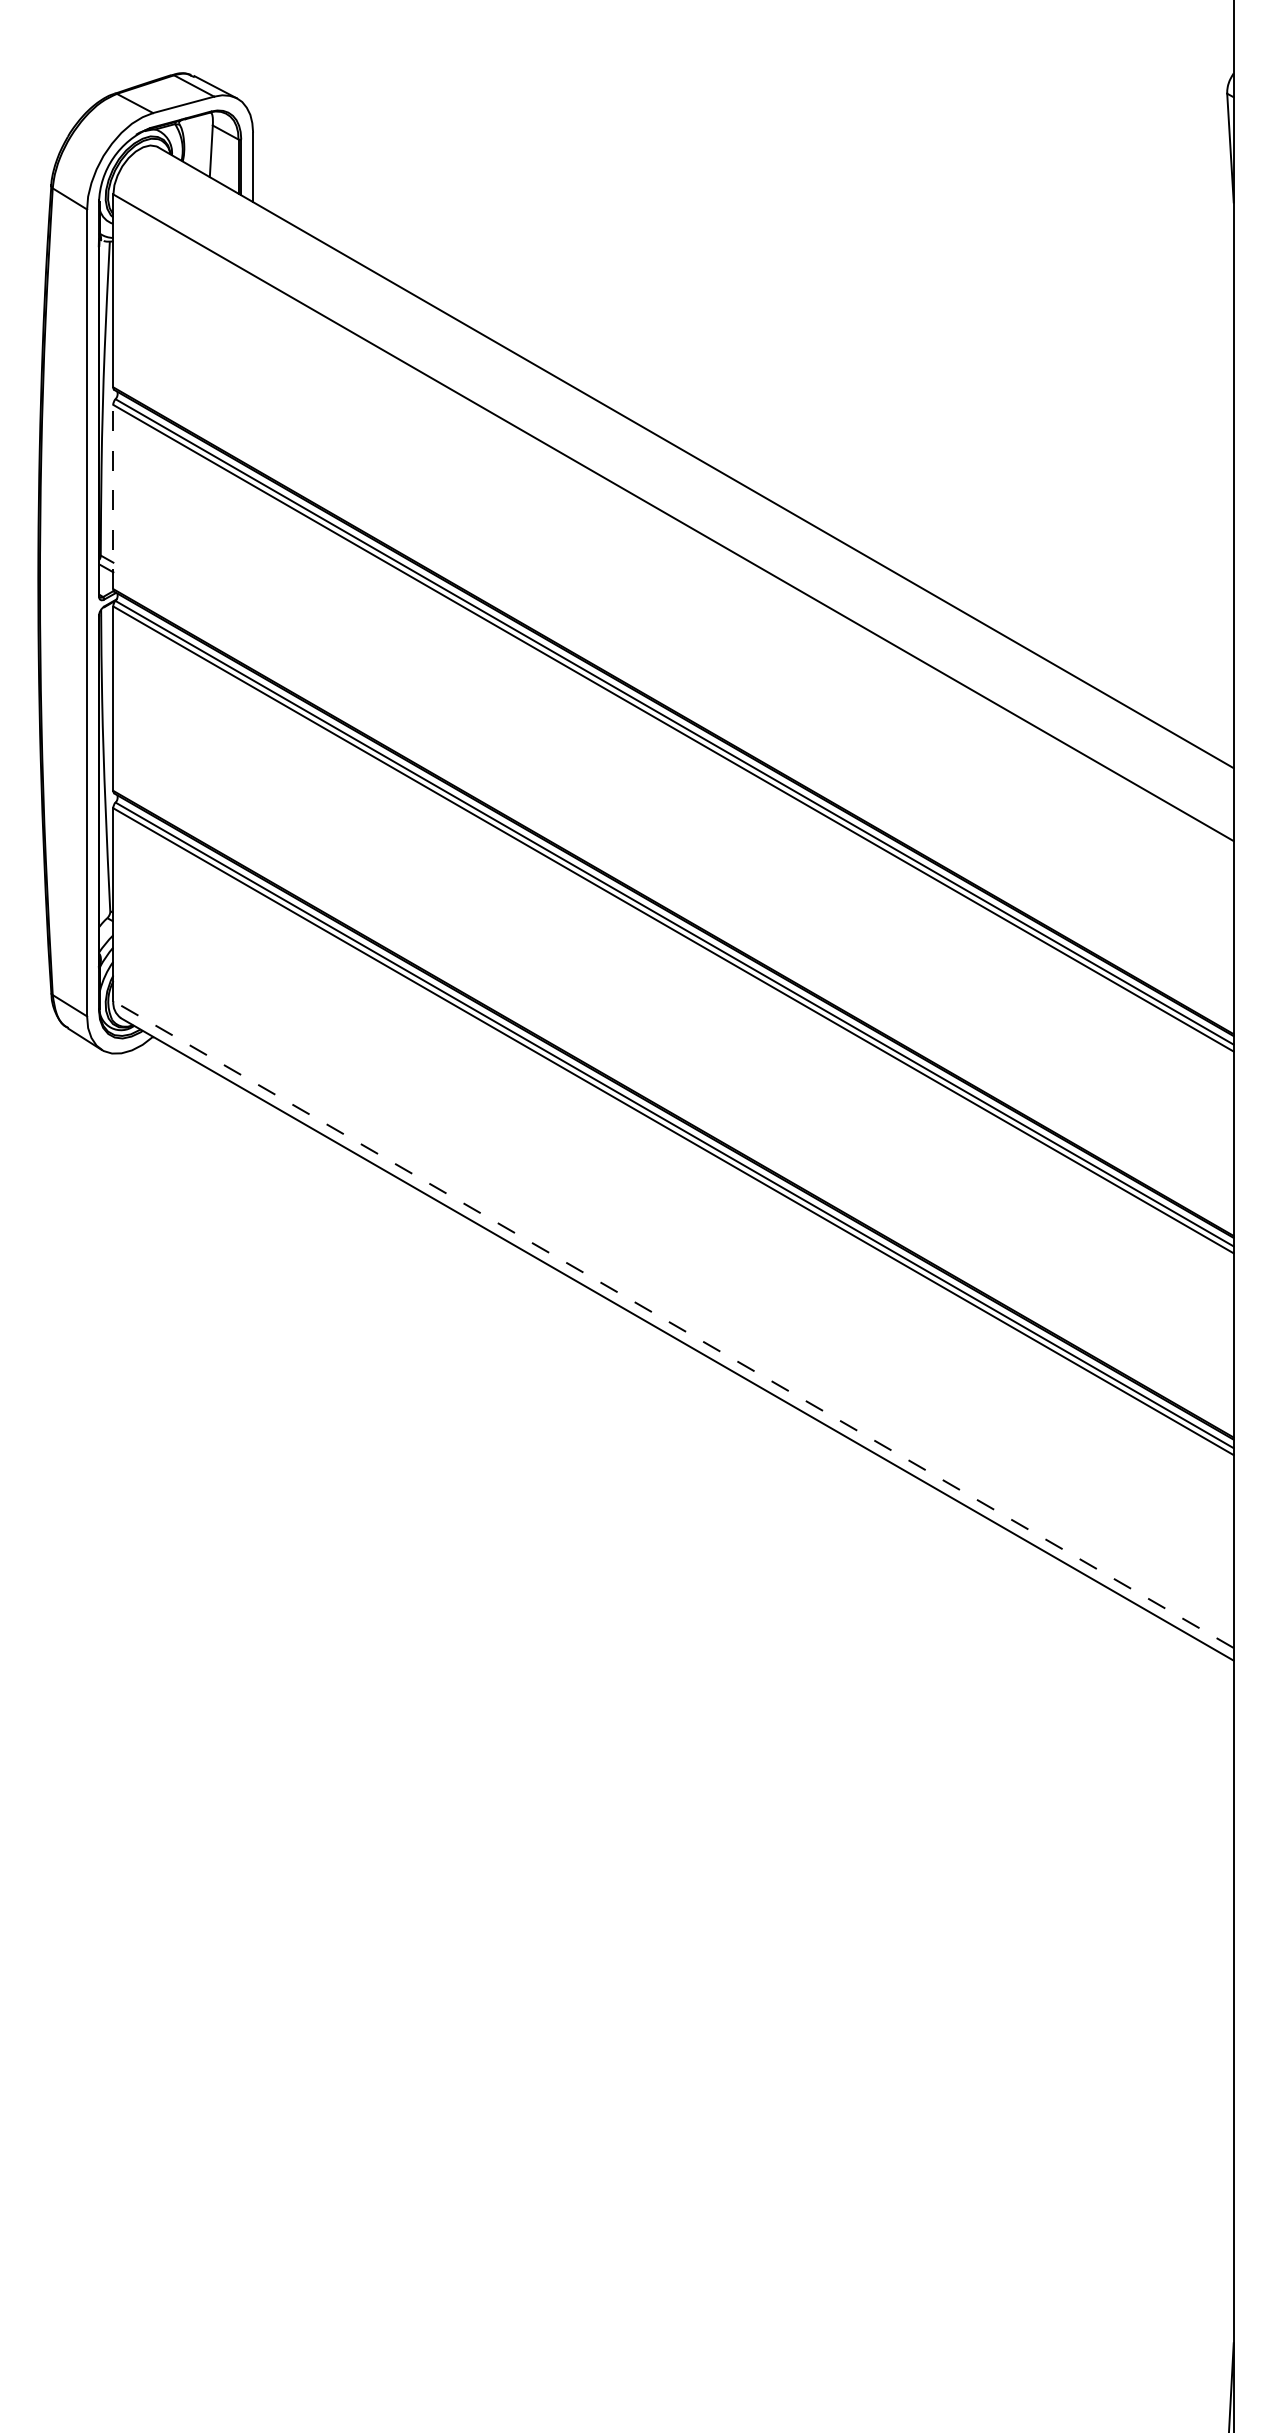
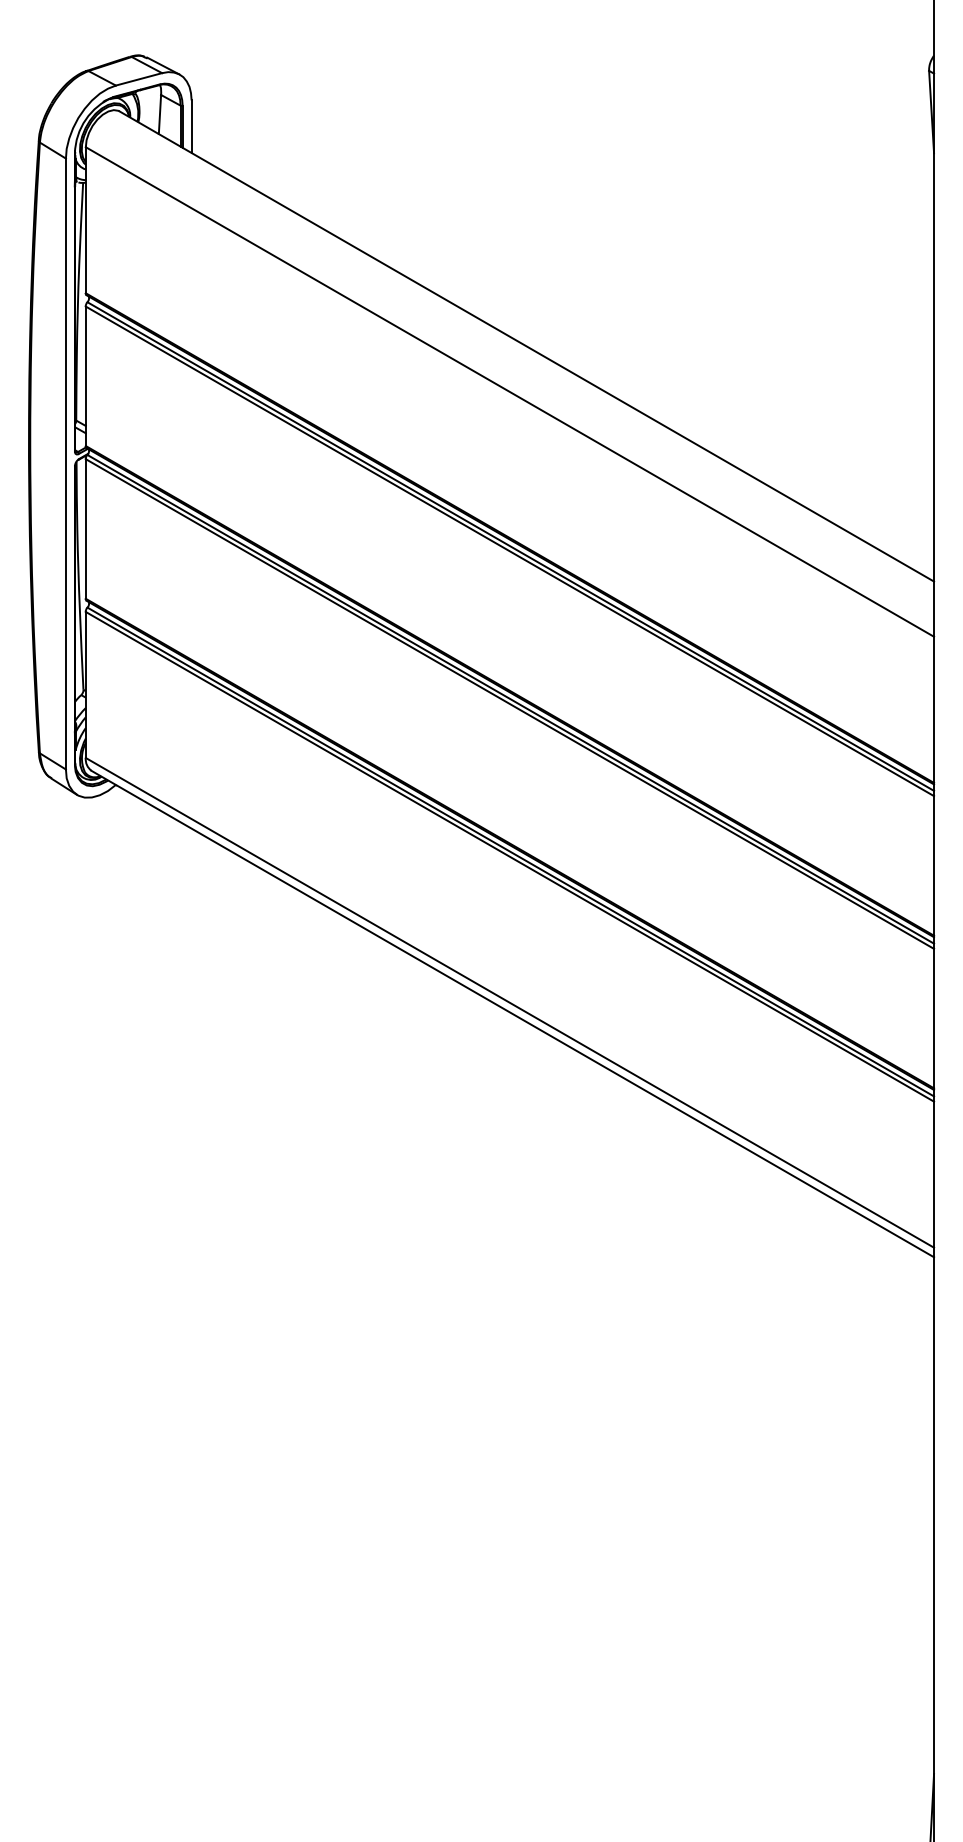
line: (112, 497) -> (85, 376), dashed -> solid
line: (672, 1324) -> (509, 1002), dashed -> solid

